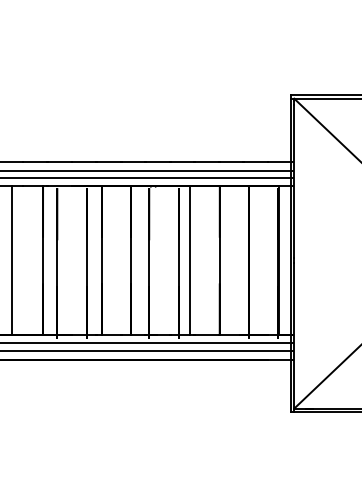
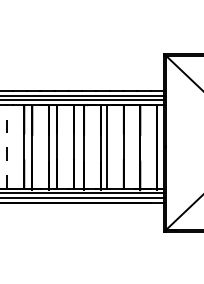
line: (11, 259) -> (6, 146), solid -> dashed

